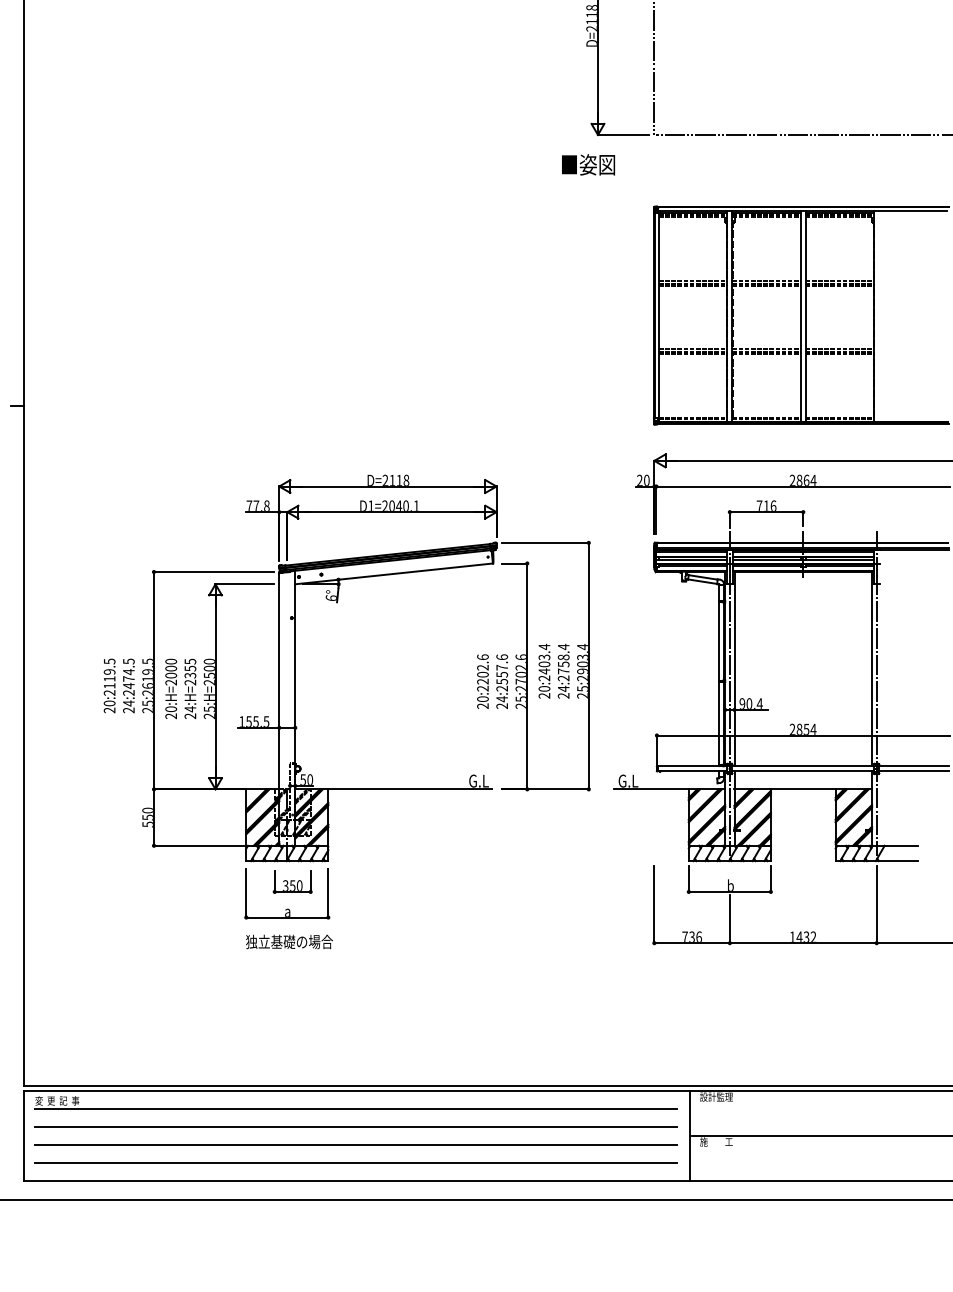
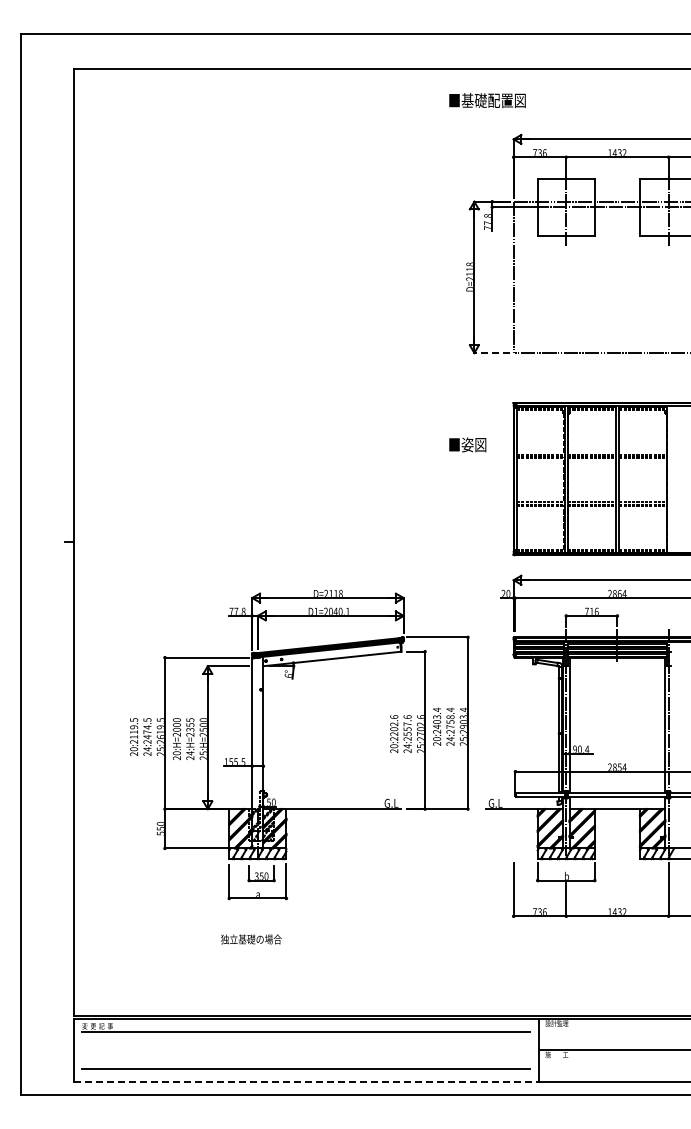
line: (623, 135) -> (492, 353), solid -> dashed
text: (588, 164) -> (467, 444), moved
text: (289, 942) -> (251, 939), moved
line: (355, 1127) -> (305, 1044), removed
line: (355, 1144) -> (305, 1056), removed
line: (357, 1180) -> (306, 1081), solid -> dashed

